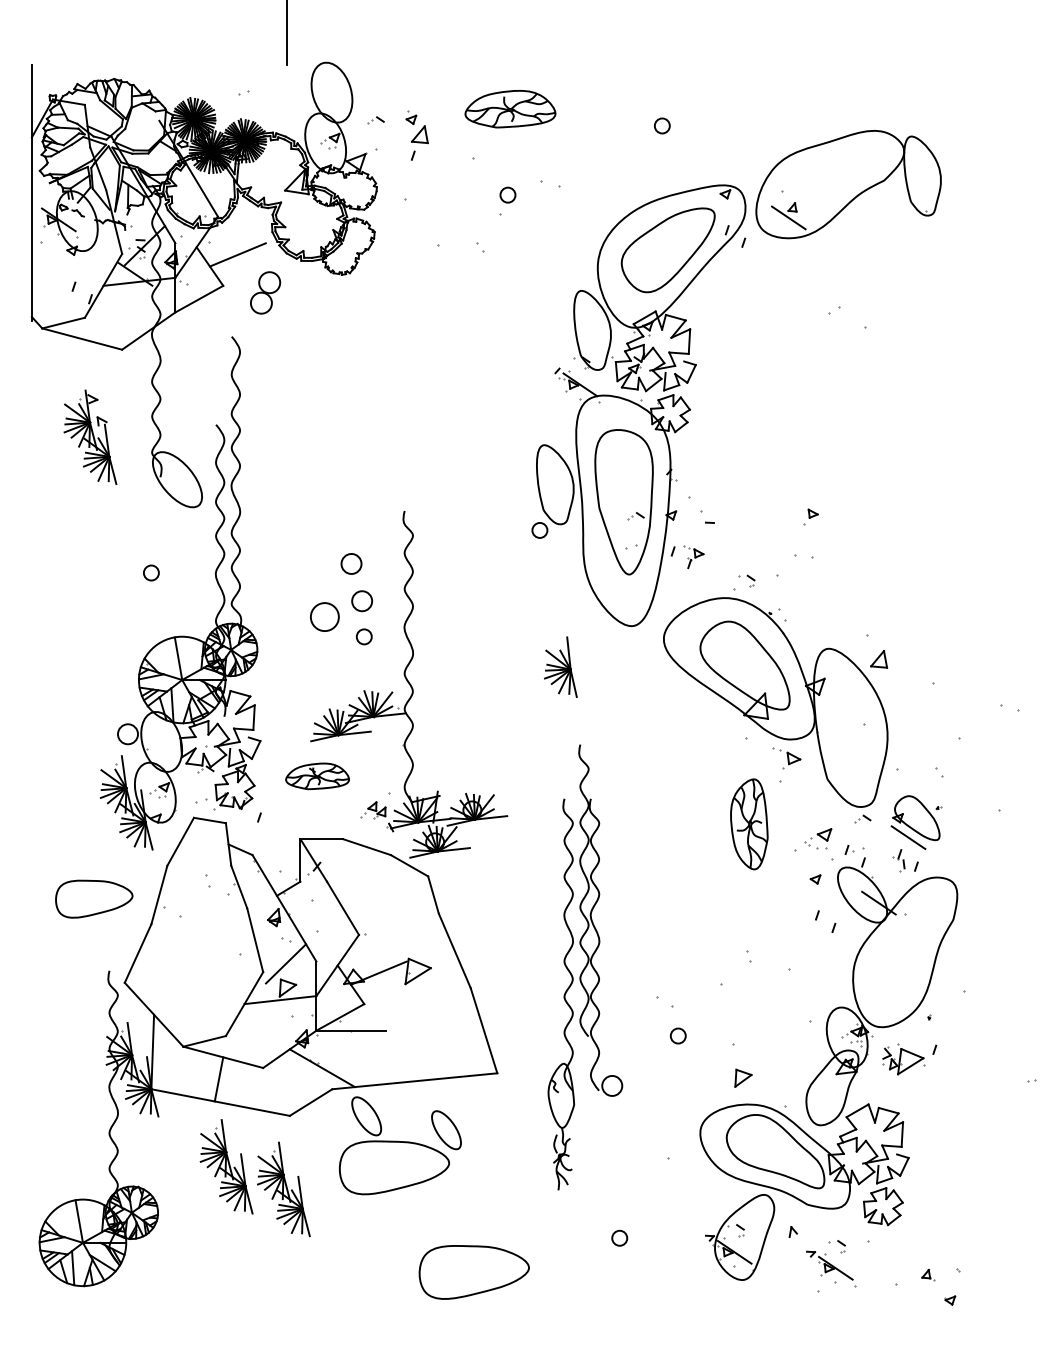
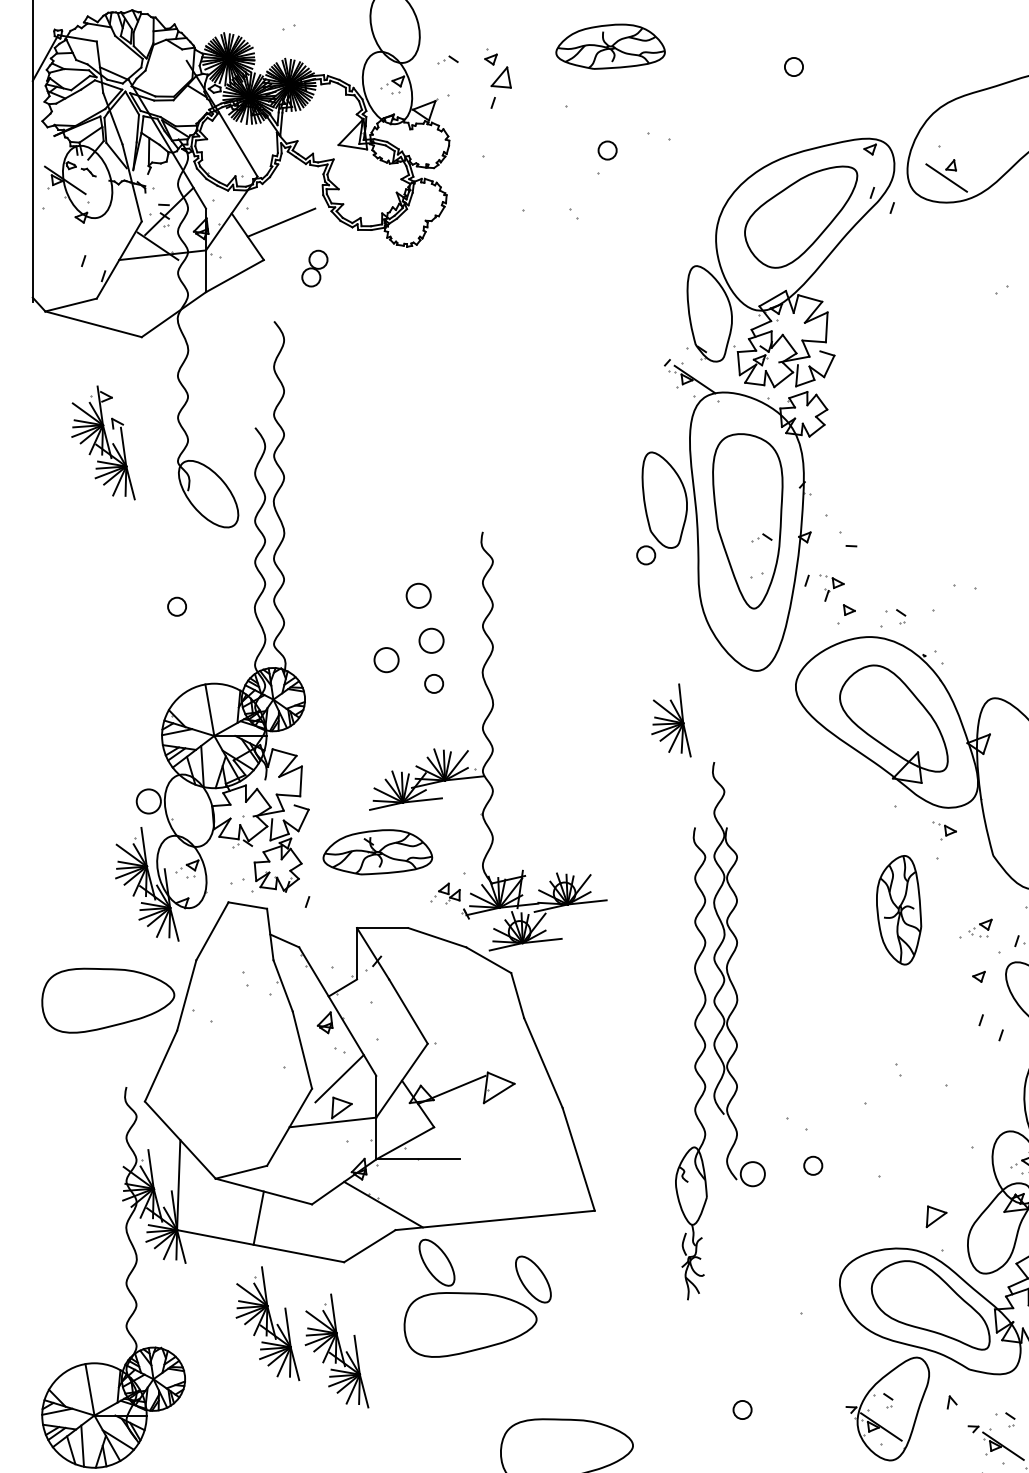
part: (265, 292) -> (314, 268), size x0.71
part: (810, 516) -> (846, 613), moved
circle: (324, 617) -> (386, 660), size x0.71
part: (786, 758) -> (943, 830), size x0.71
part: (317, 776) -> (377, 852), size x1.43
part: (812, 839) -> (975, 928), size x0.71
part: (93, 898) -> (107, 999), size x1.43
part: (585, 967) -> (720, 1031), moved
part: (743, 1077) -> (936, 1215), moved

